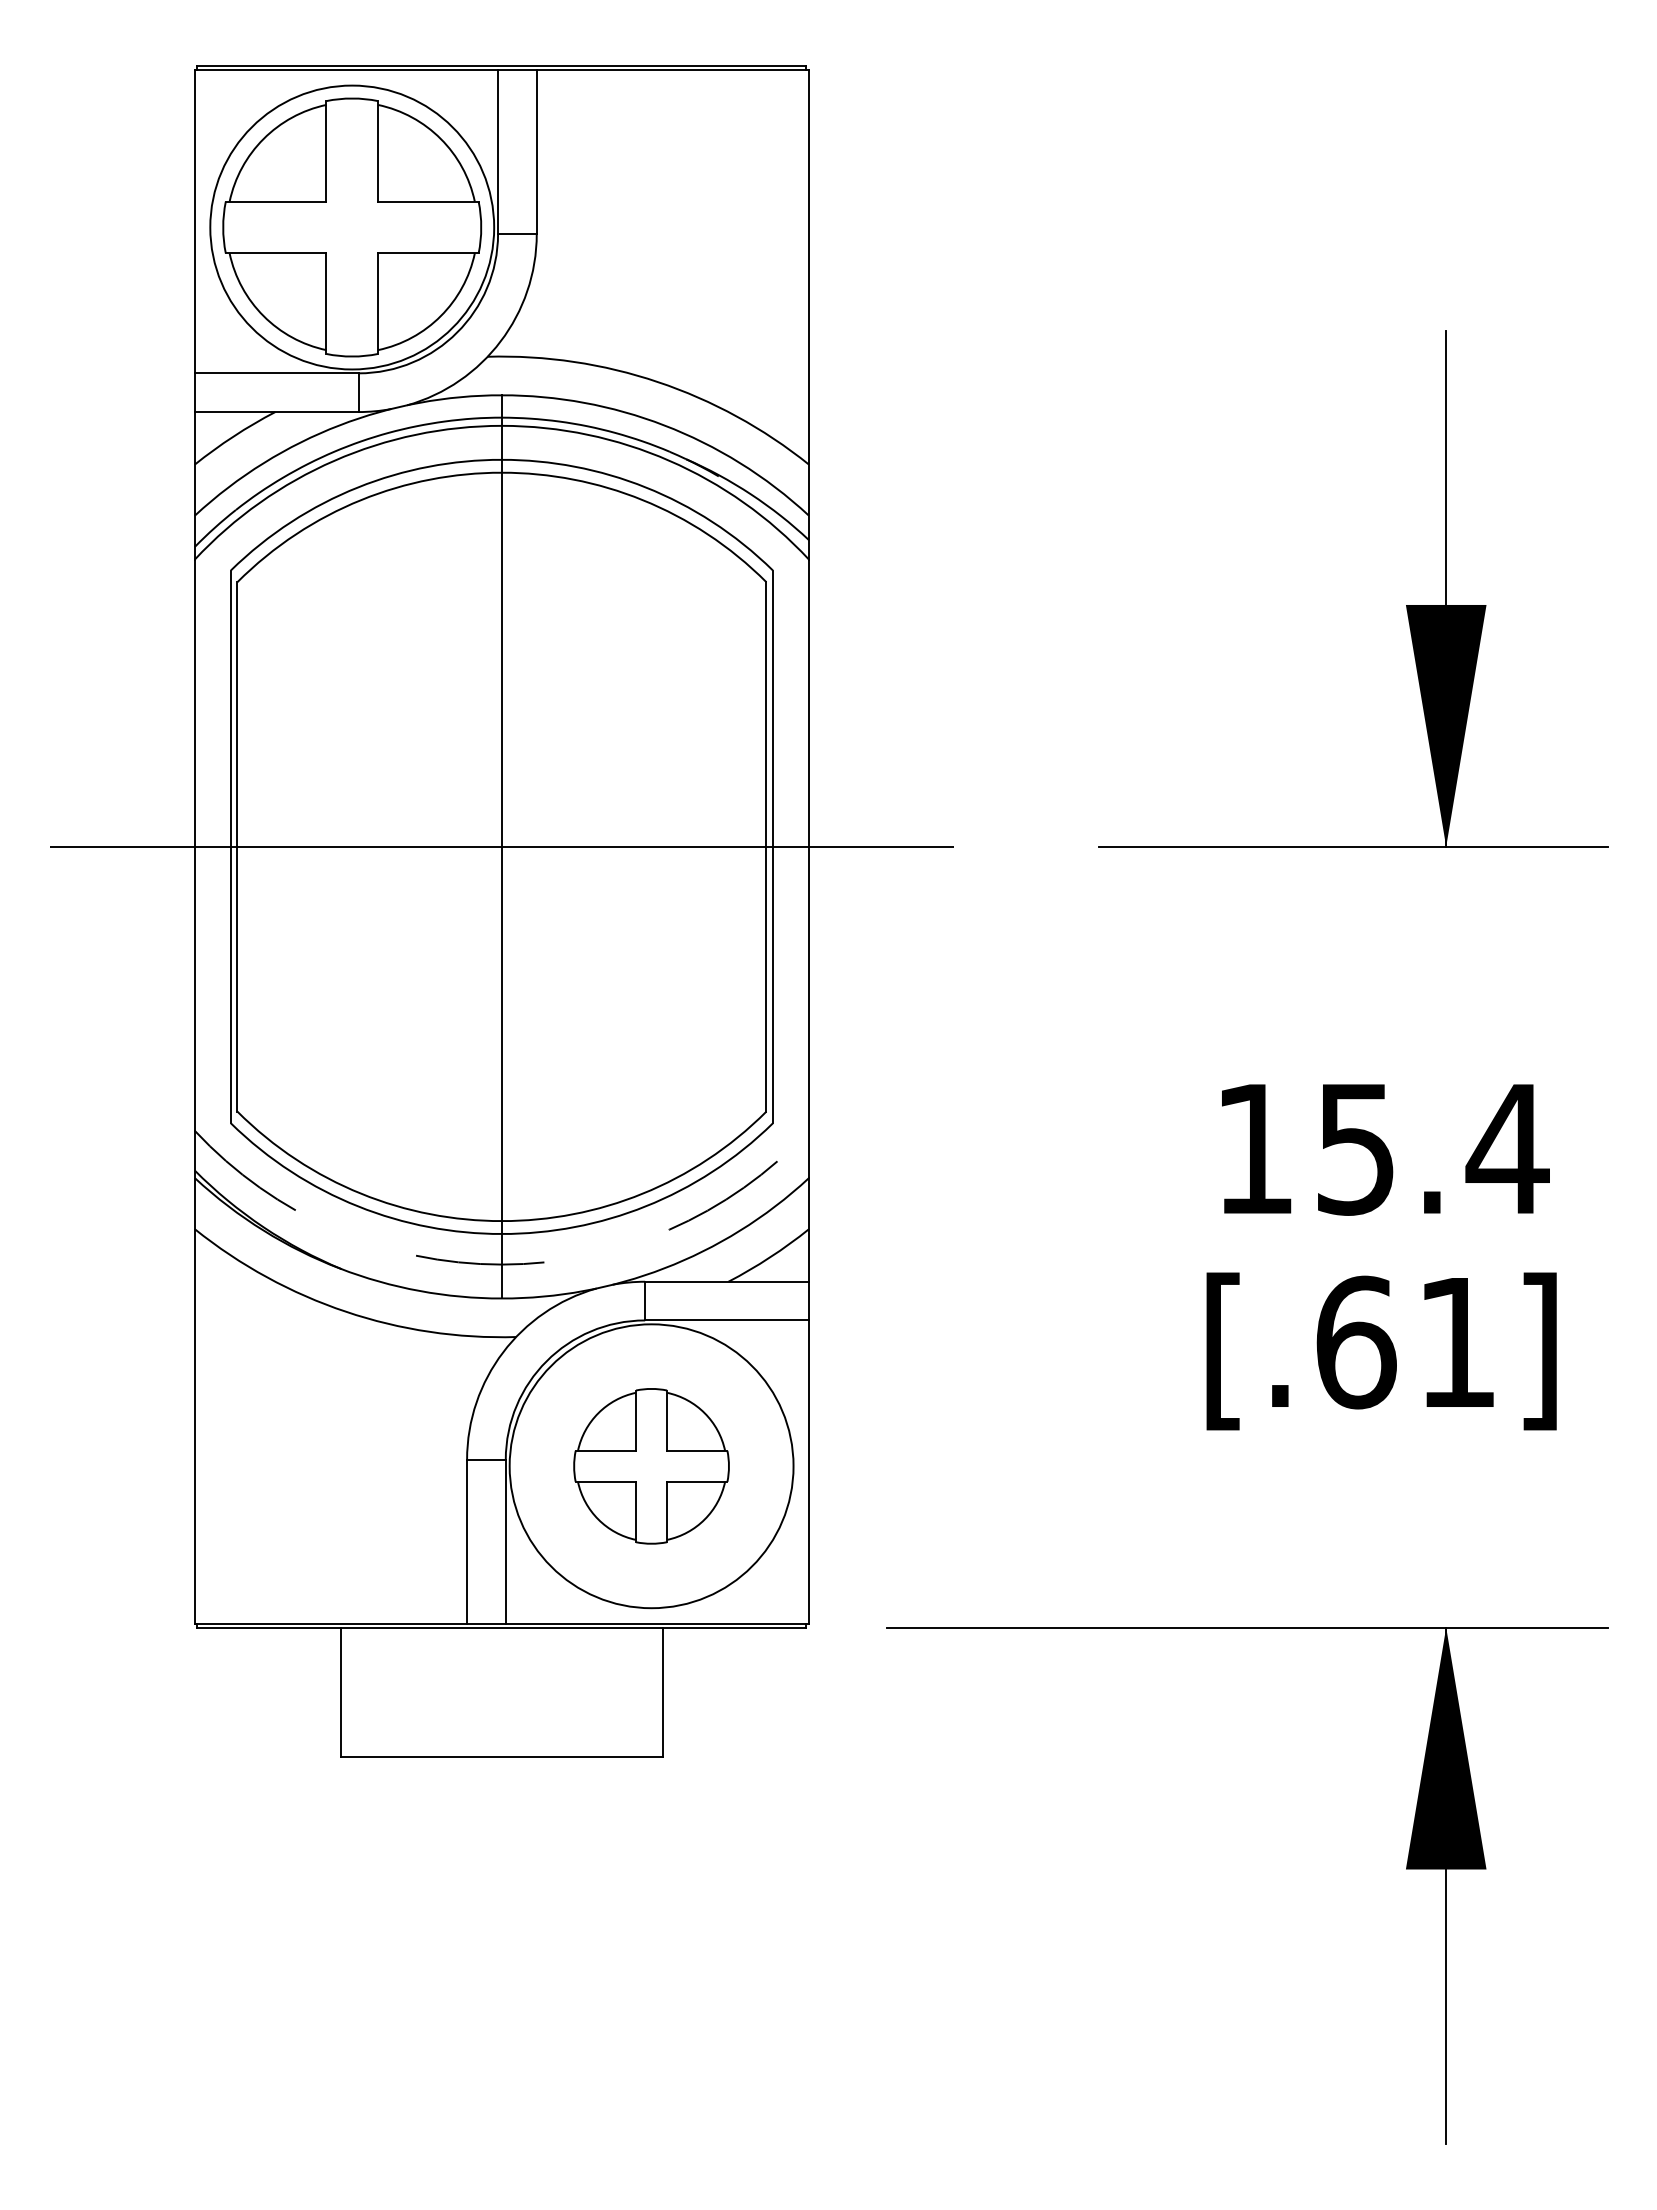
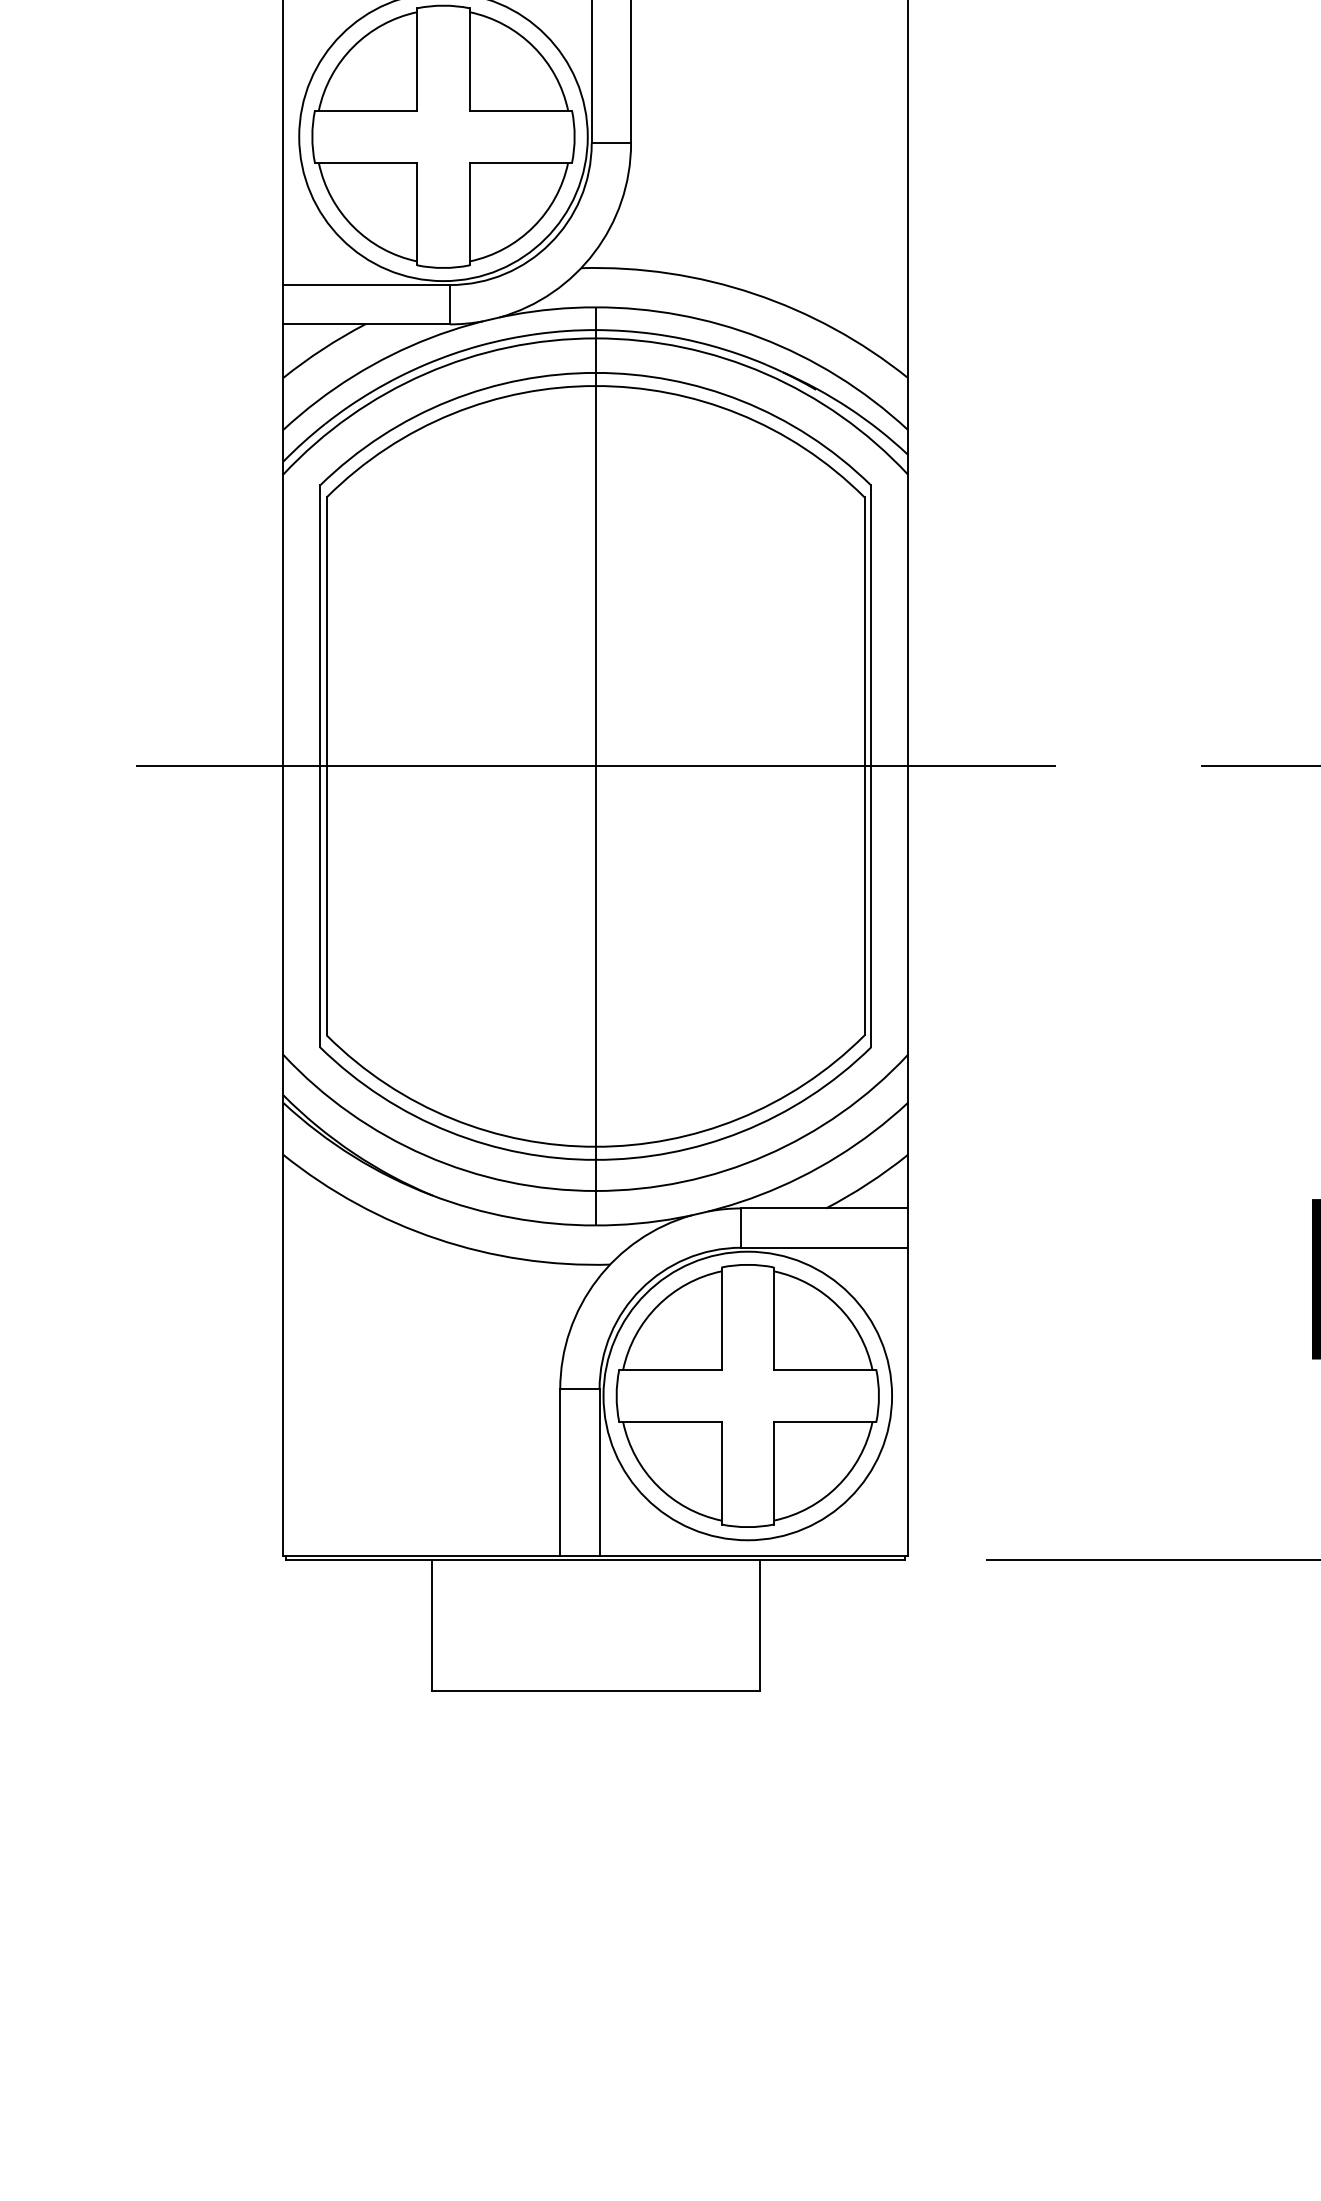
arc: (501, 1264) -> (595, 1190), dashed -> solid
part: (651, 1466) -> (747, 1396), size x1.67

